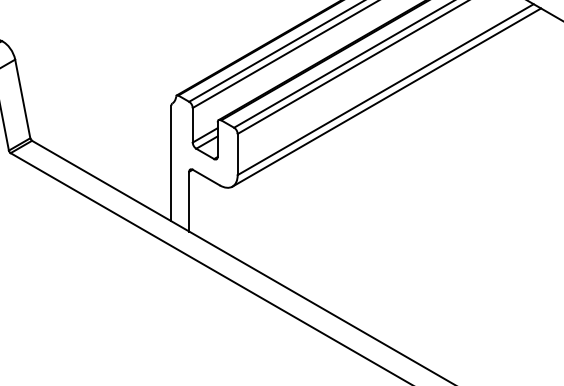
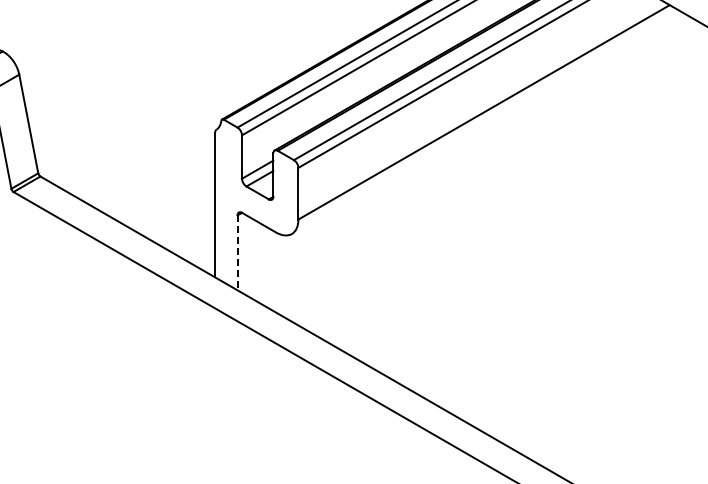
line: (386, 97) -> (485, 122), removed
line: (189, 202) -> (237, 253), solid -> dashed

